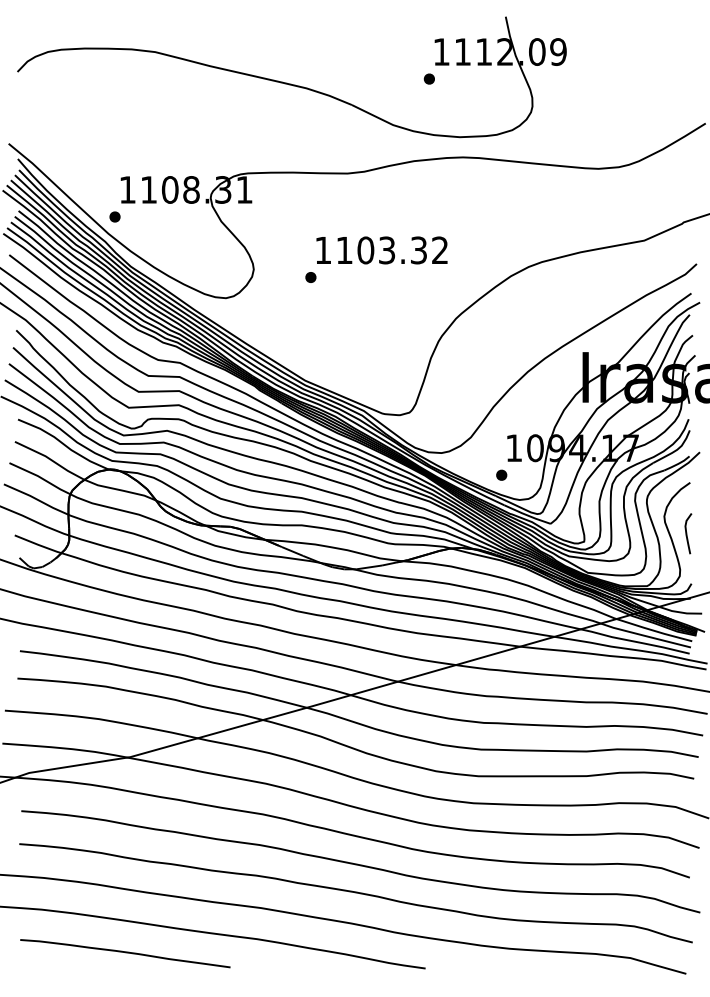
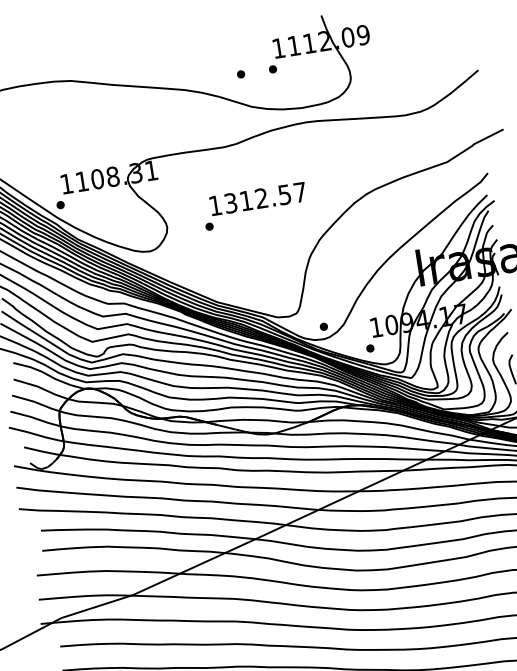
part: (384, 78) -> (240, 74), added
text: (391, 250) -> (264, 197), 1103.32 -> 1312.57
part: (443, 435) -> (323, 326), added

